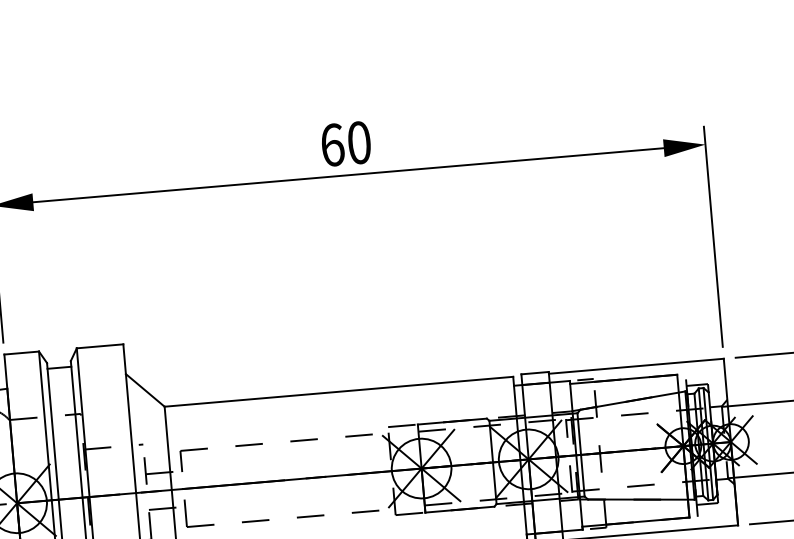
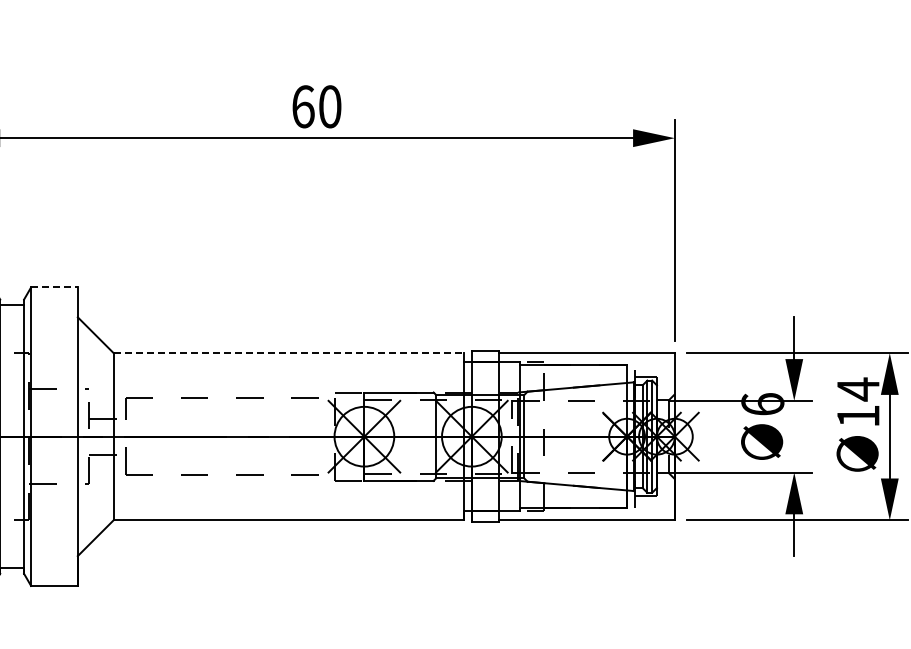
line: (100, 346) -> (54, 287), solid -> dashed
line: (338, 392) -> (288, 353), solid -> dashed

